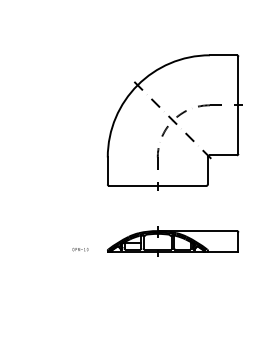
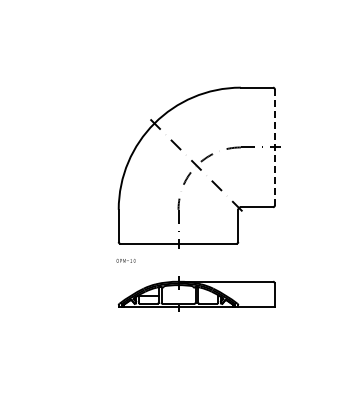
line: (238, 104) -> (274, 146), solid -> dashed
part: (172, 240) -> (196, 293), moved
text: (79, 249) -> (125, 260), moved

